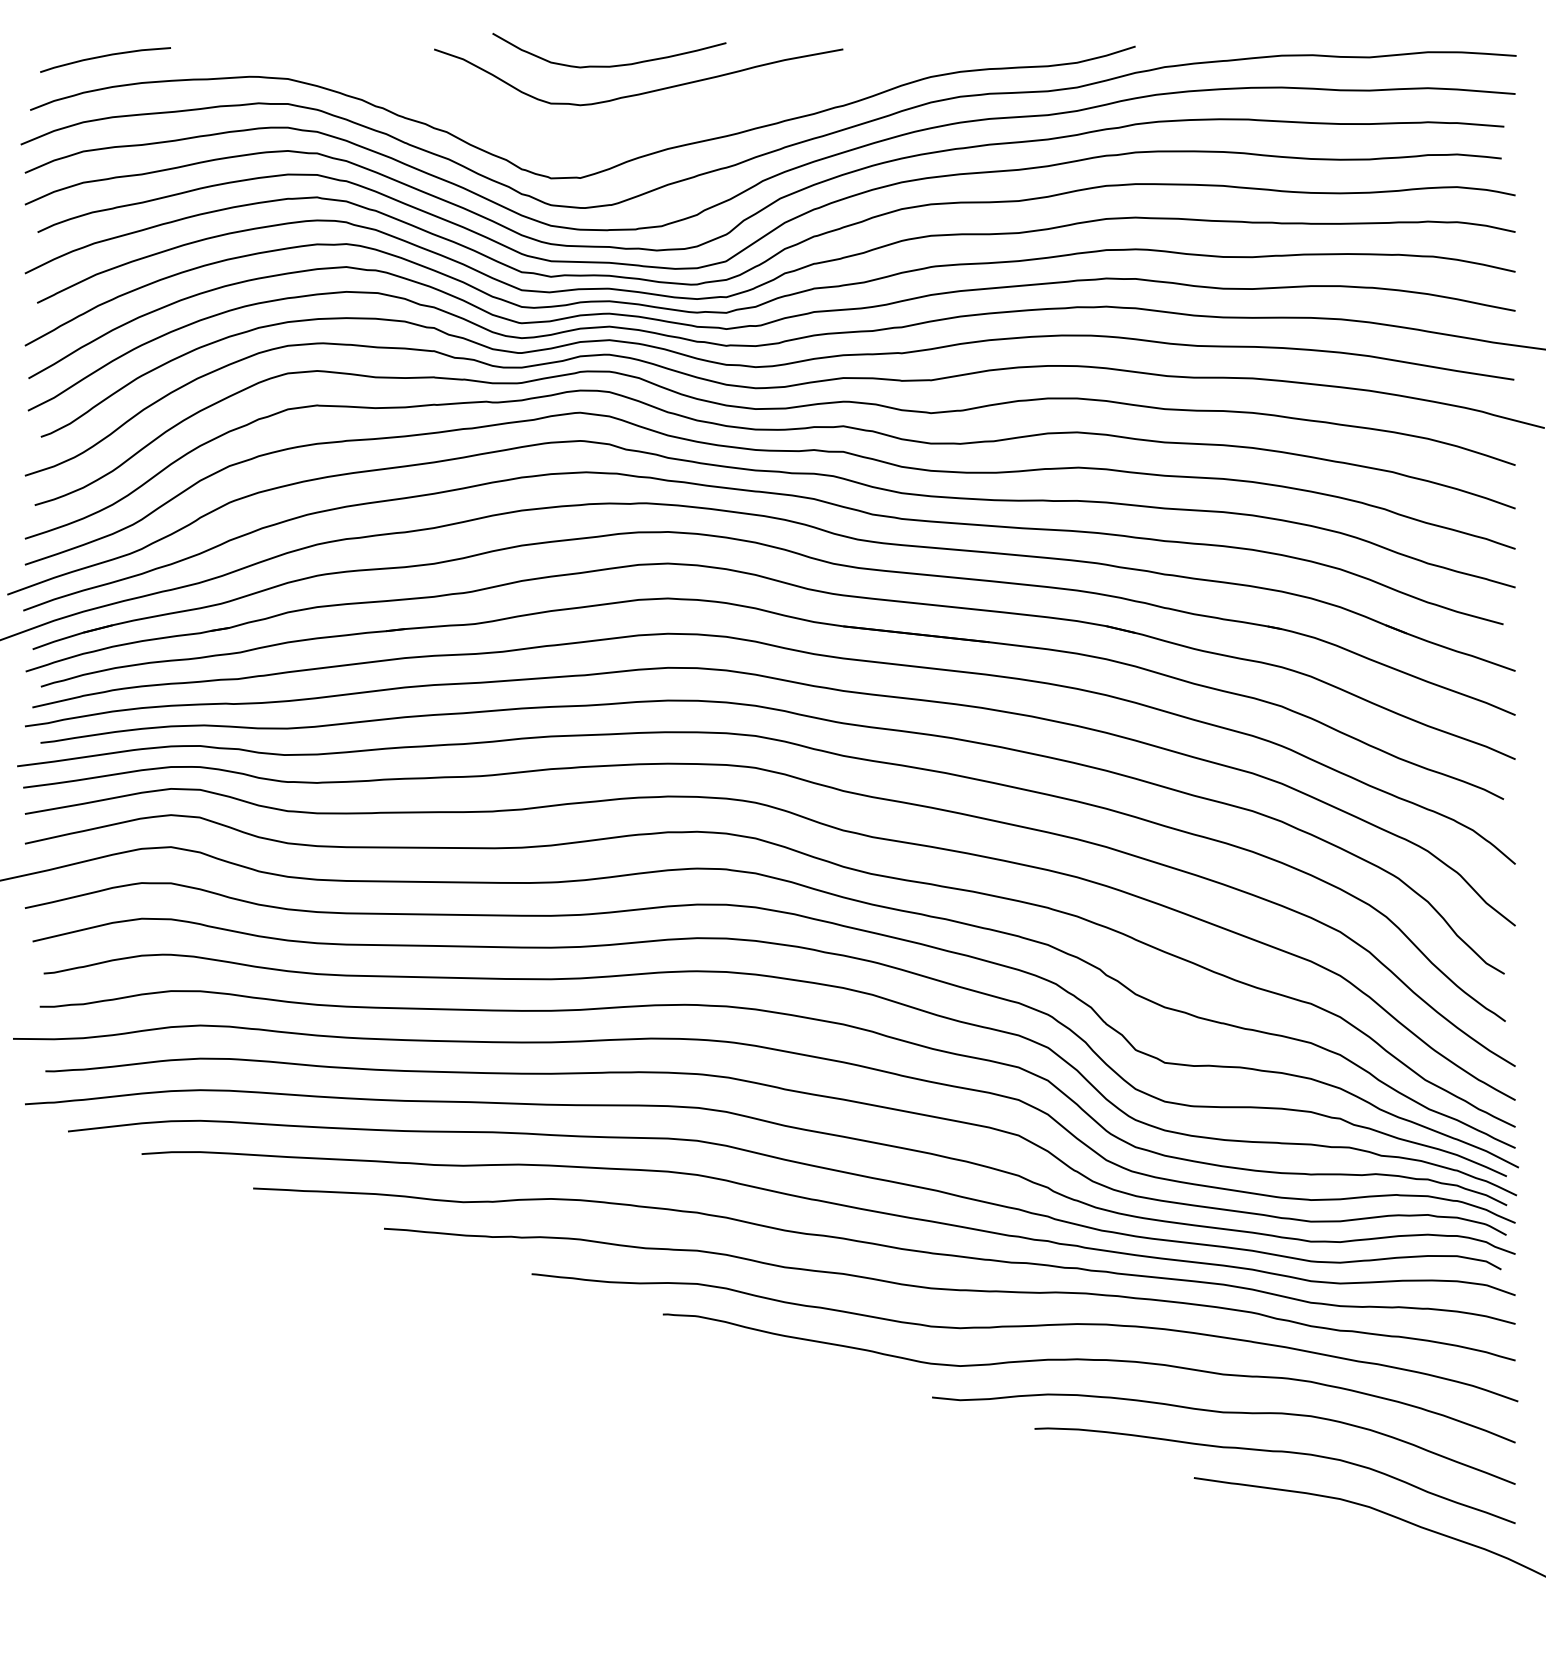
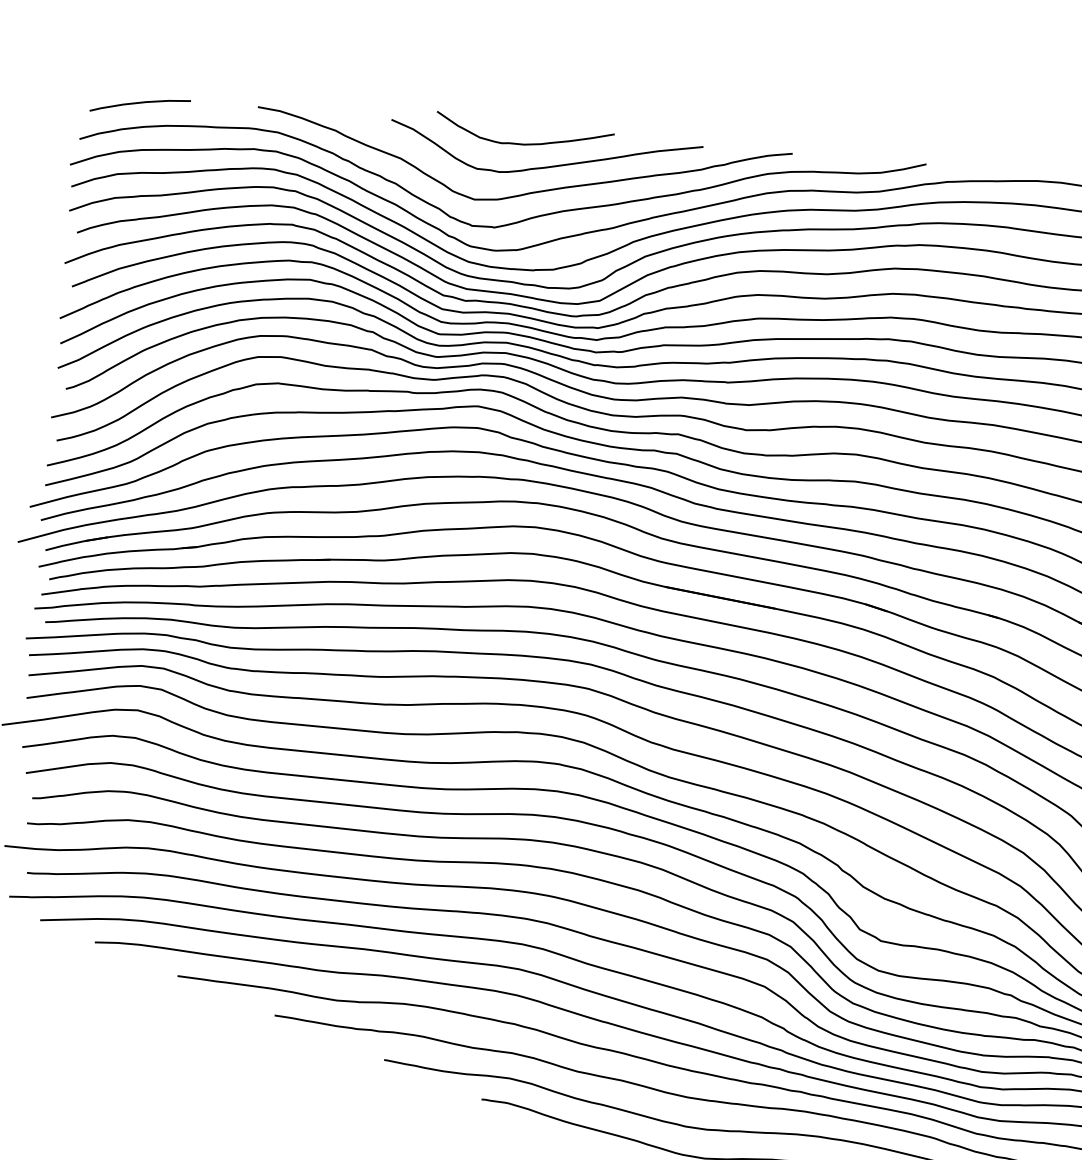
curve: (621, 128) -> (529, 192), added

